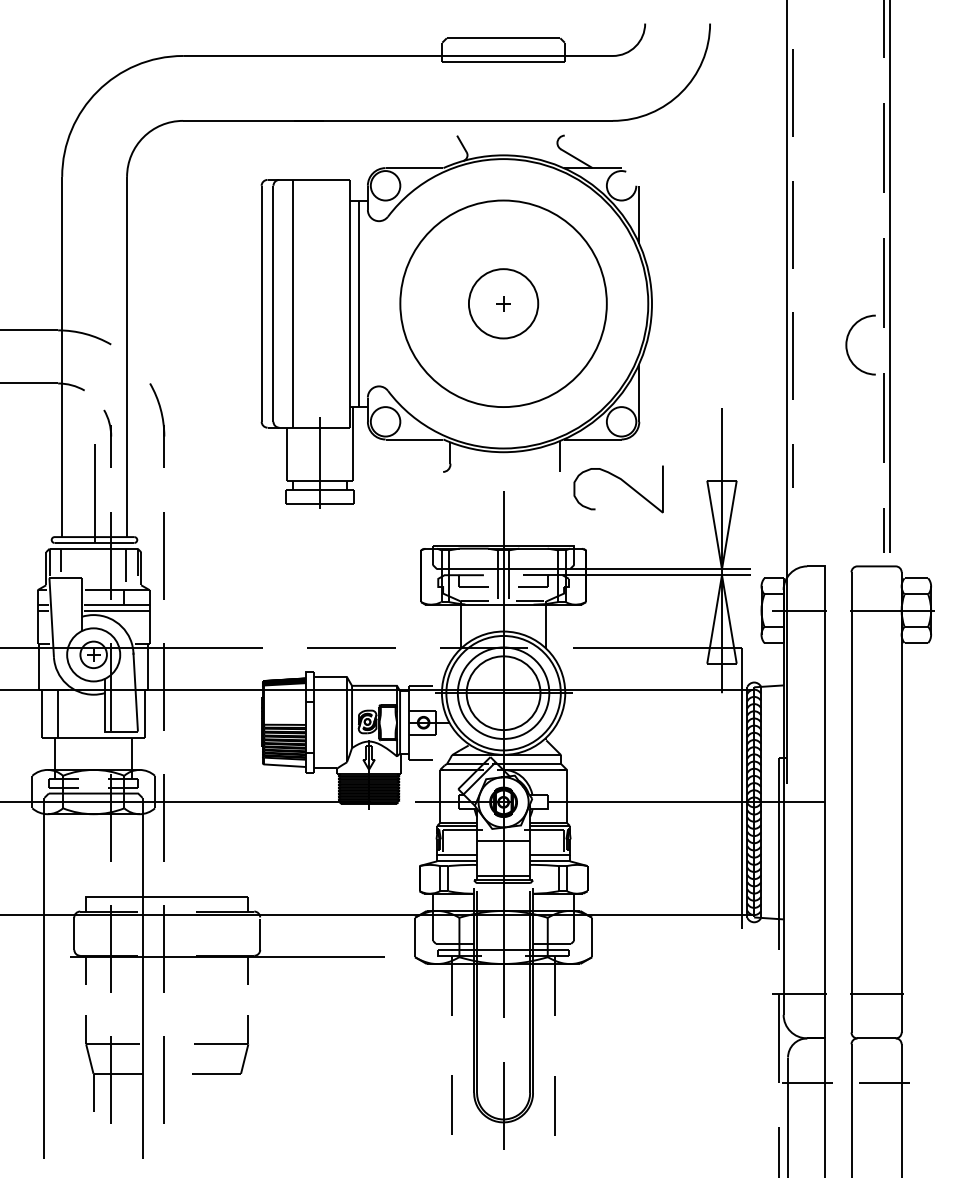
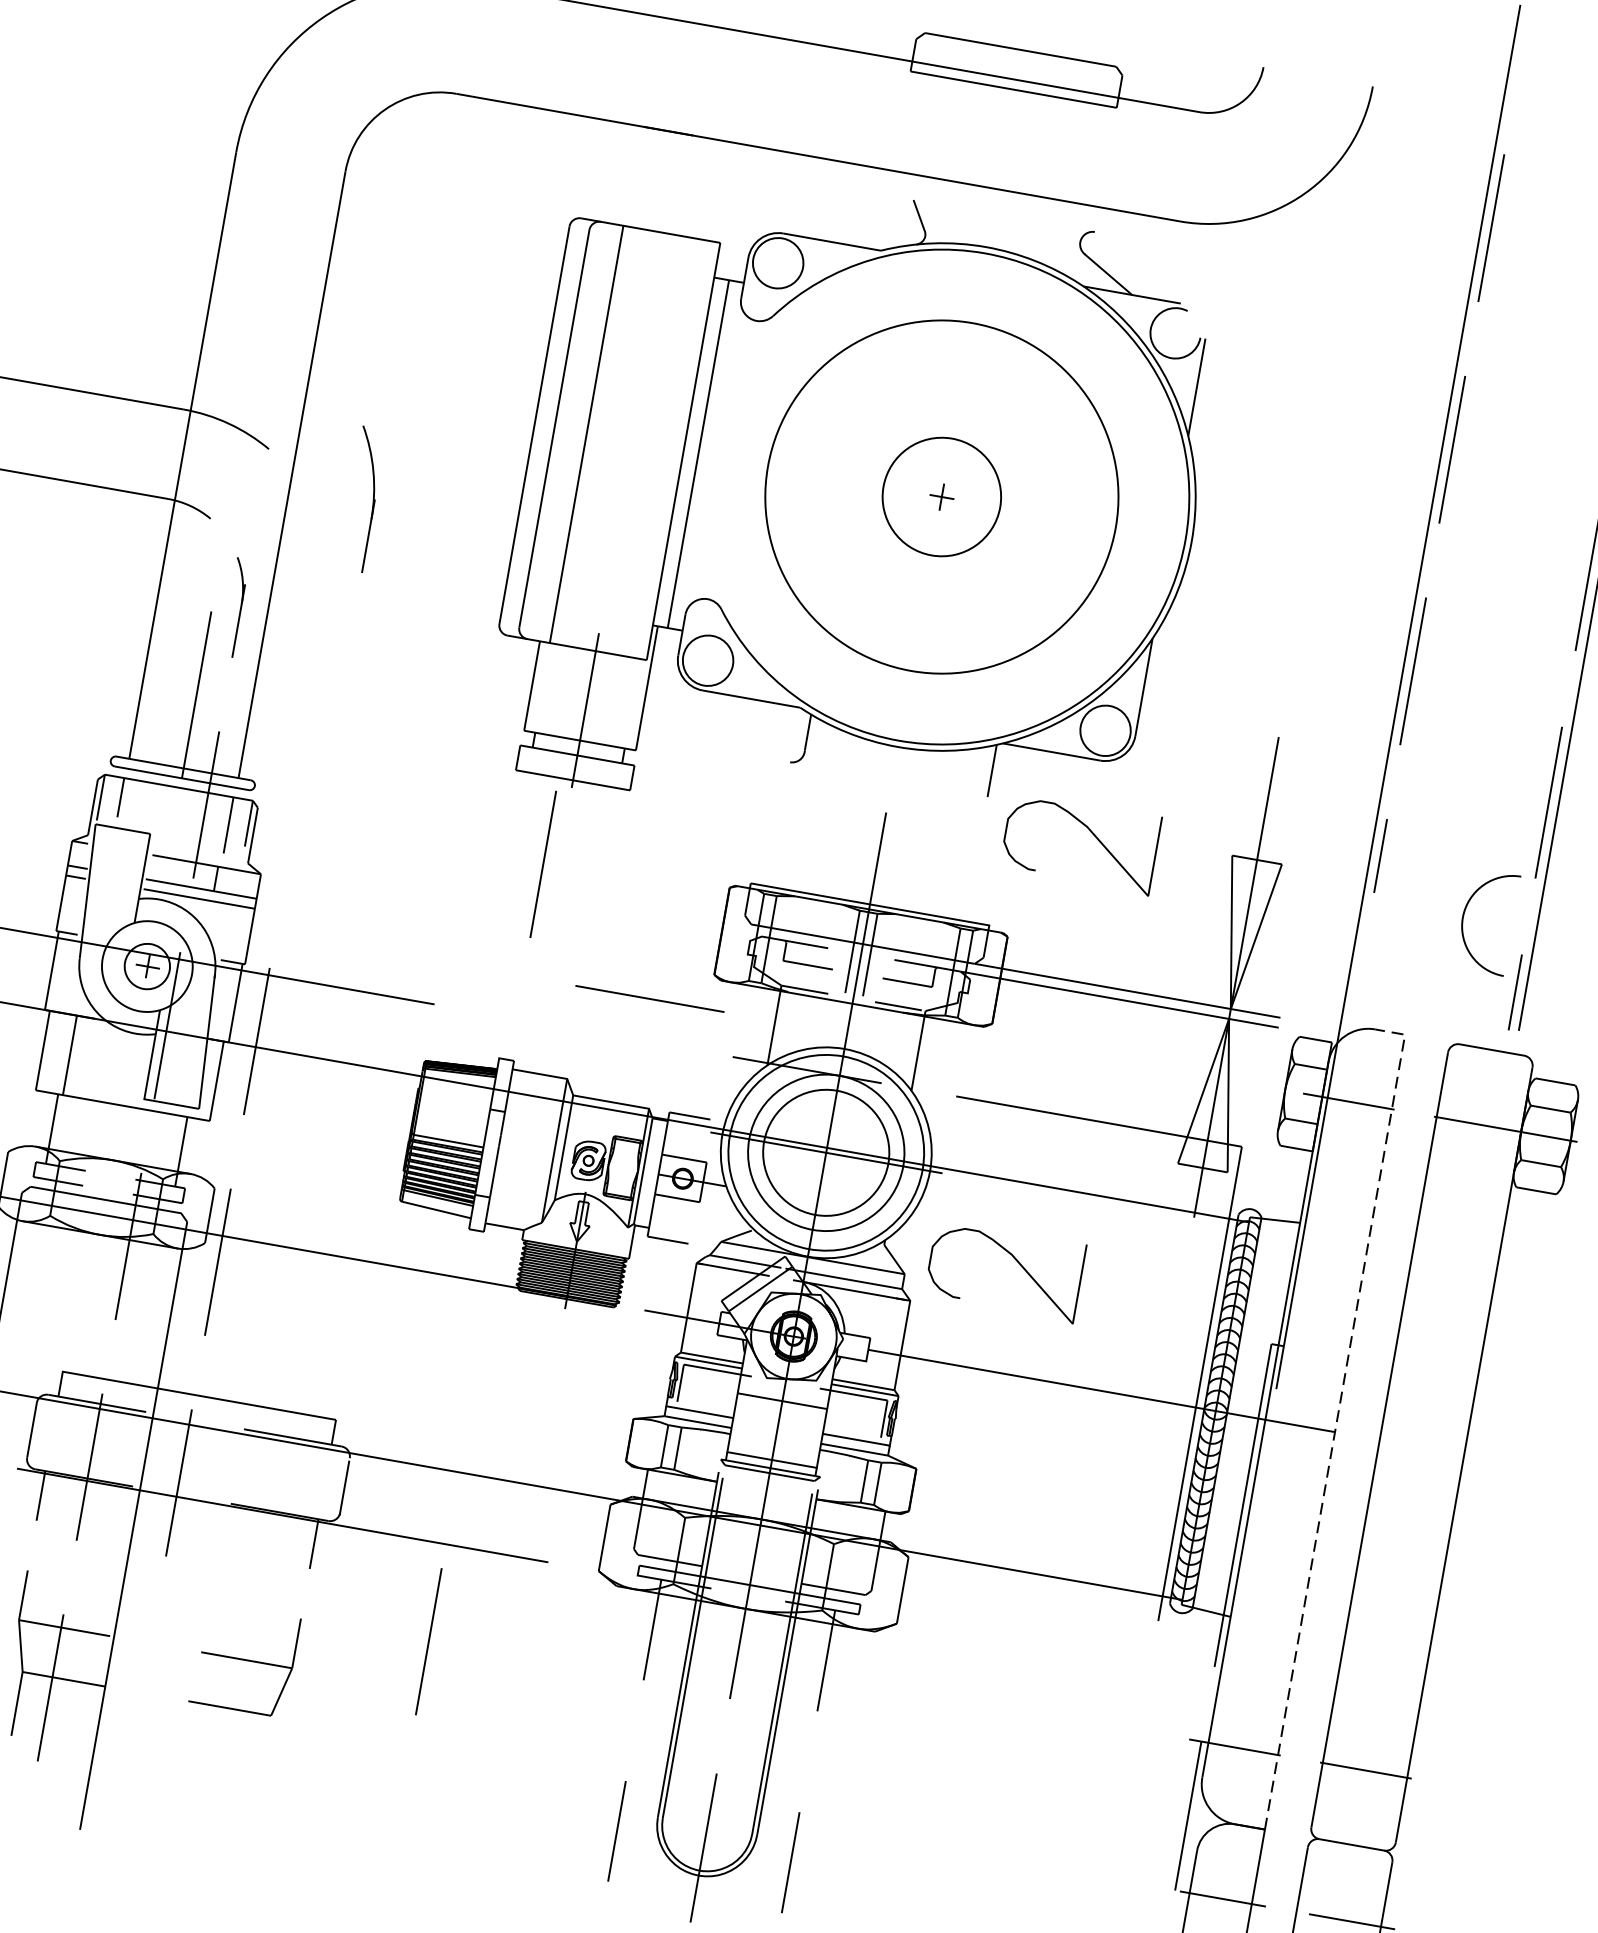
curve: (847, 344) -> (1465, 916), moved
part: (157, 425) -> (363, 498), moved
line: (163, 555) -> (541, 863), moved
line: (351, 647) -> (650, 998), moved
curve: (624, 737) -> (1016, 1263), added
line: (824, 792) -> (1337, 1415), solid -> dashed
line: (163, 1079) -> (427, 1640), moved

